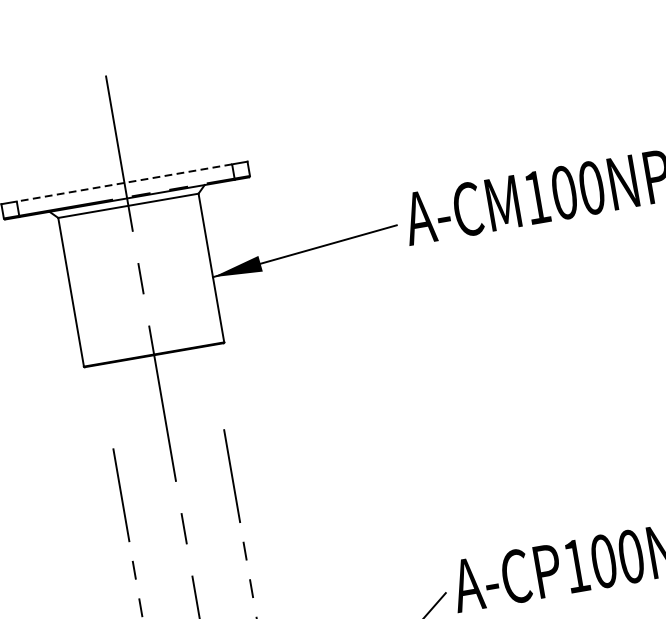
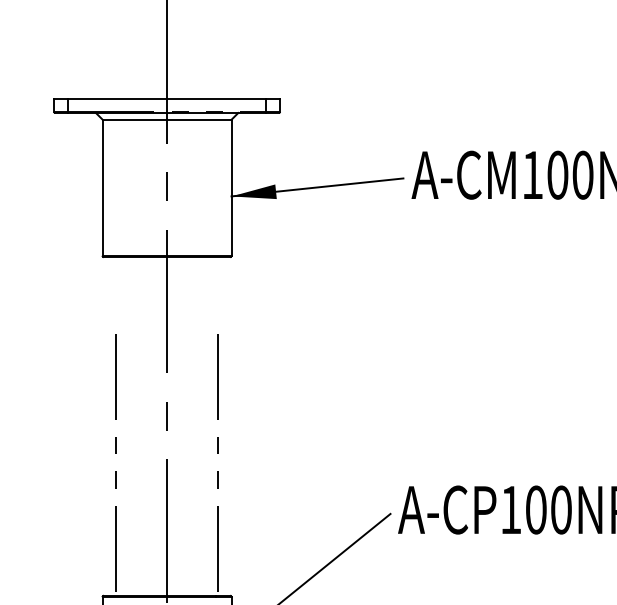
line: (124, 182) -> (167, 98), dashed -> solid

